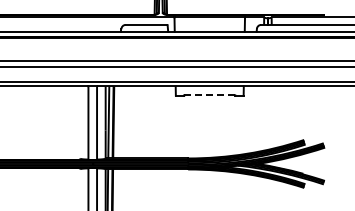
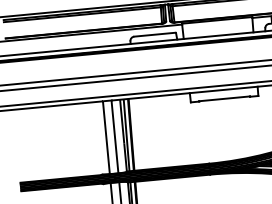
line: (209, 95) -> (224, 99), dashed -> solid

